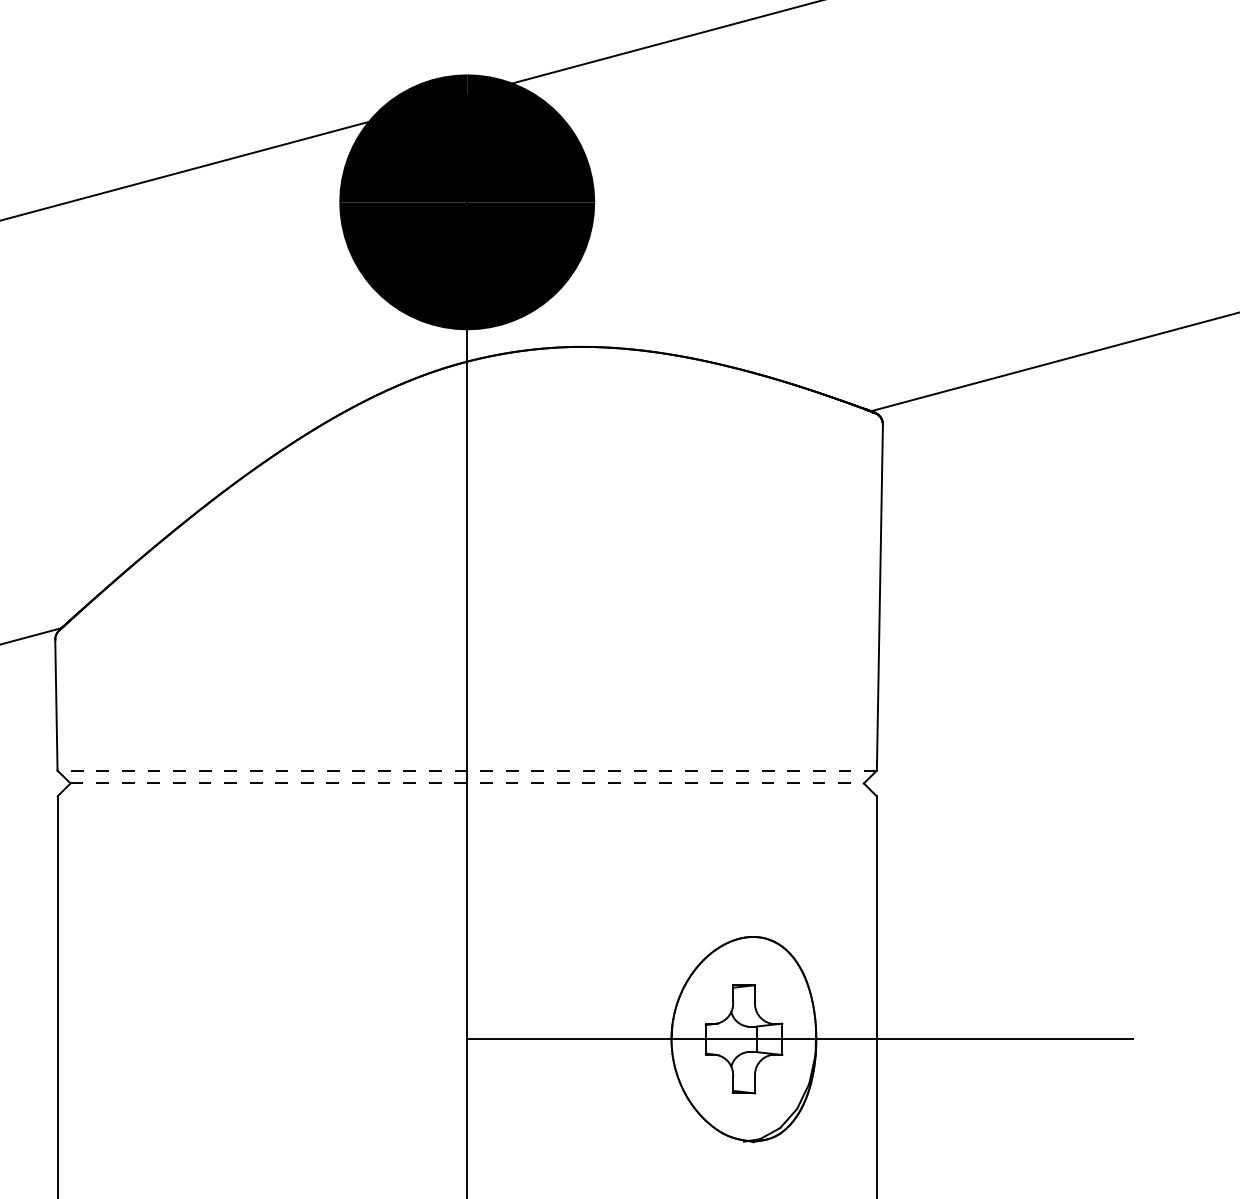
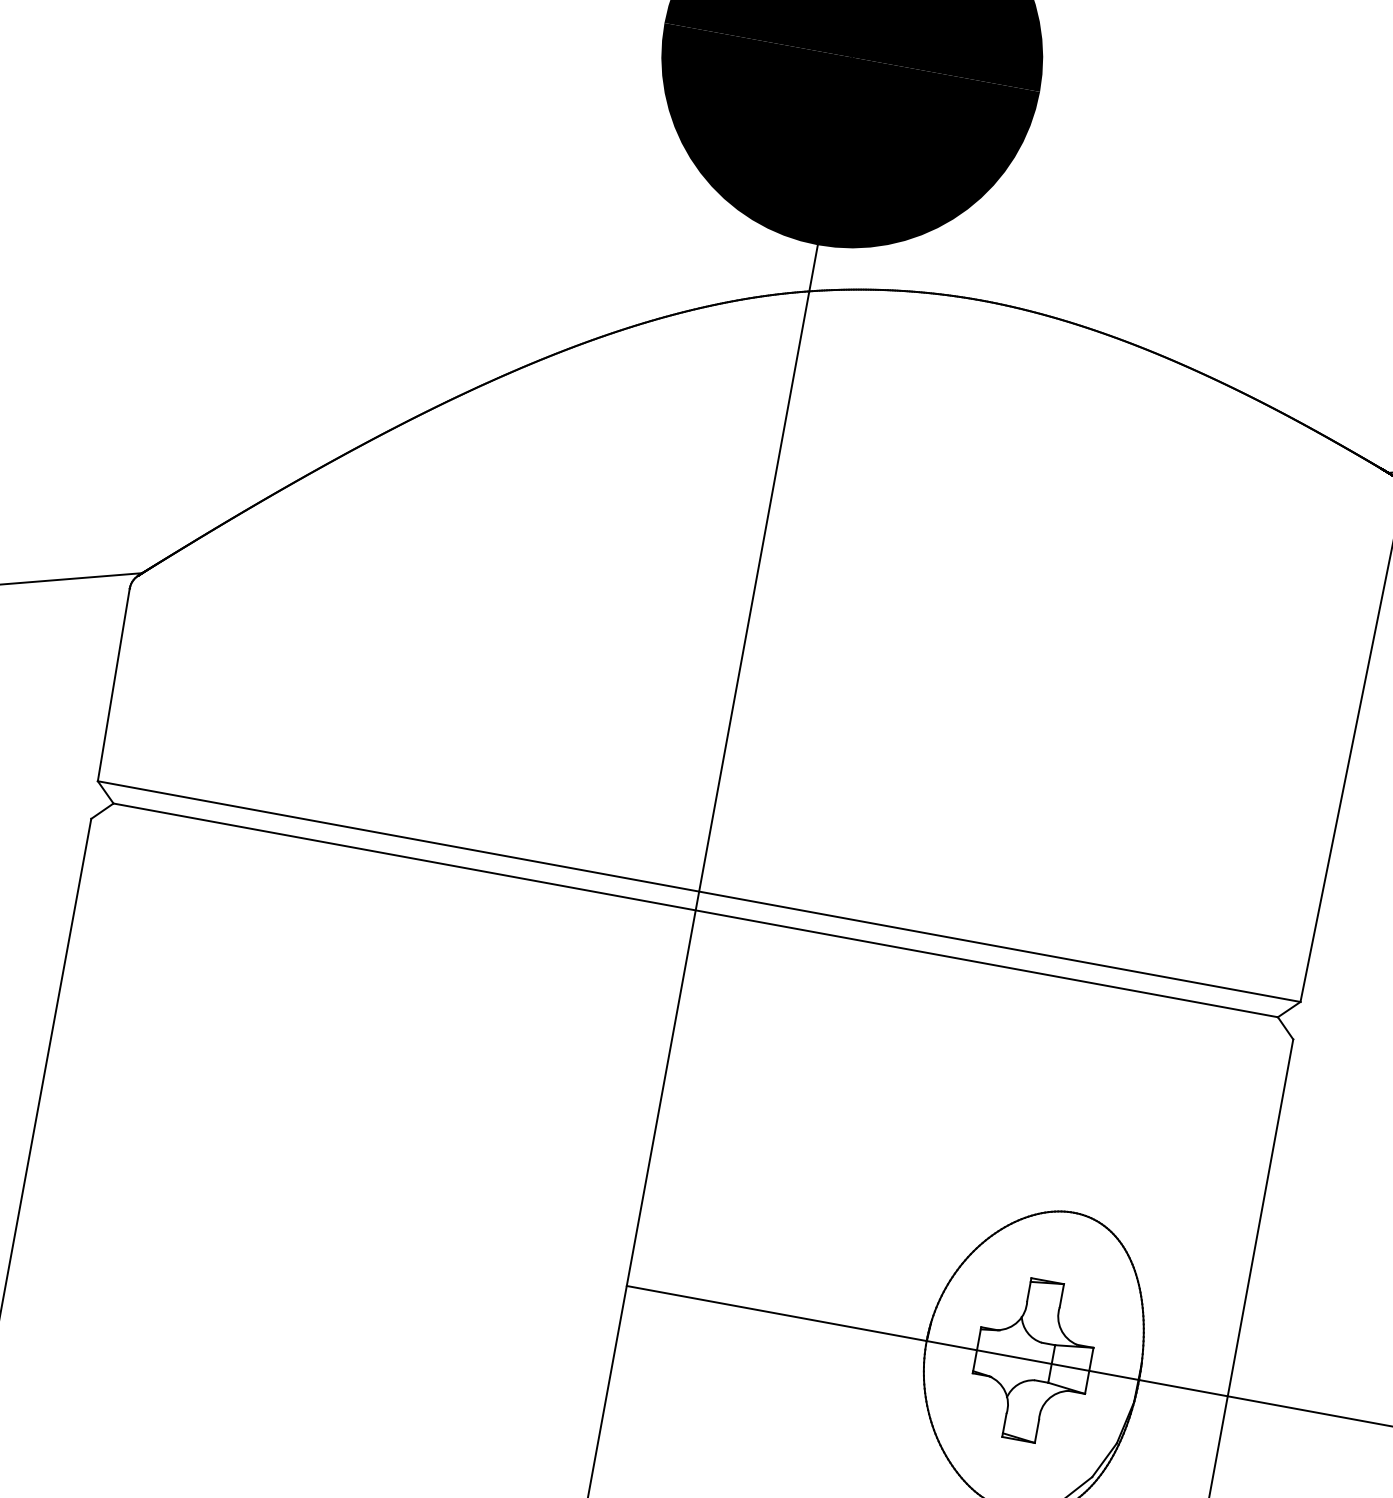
line: (467, 770) -> (699, 891), dashed -> solid
line: (467, 783) -> (696, 910), dashed -> solid

